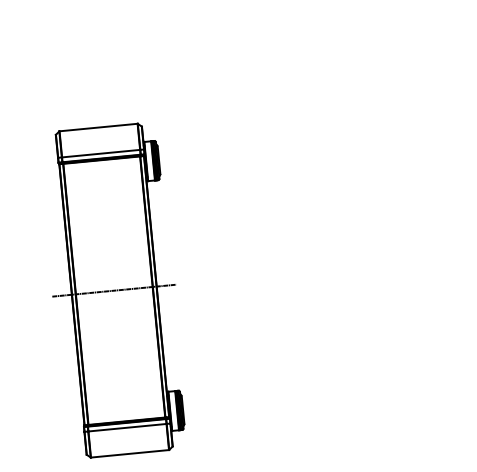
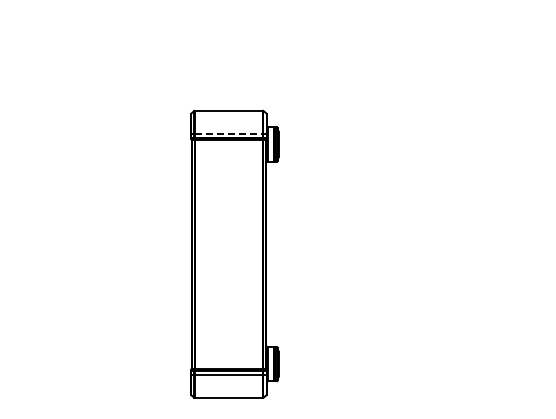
line: (101, 153) -> (229, 133), solid -> dashed
line: (113, 290) -> (228, 254), removed

